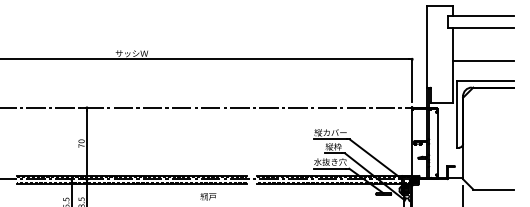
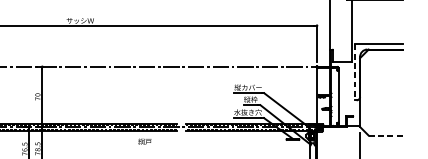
line: (483, 61) -> (377, 27), removed
line: (457, 115) -> (355, 73), solid -> dashed
line: (494, 189) -> (386, 135), solid -> dashed

